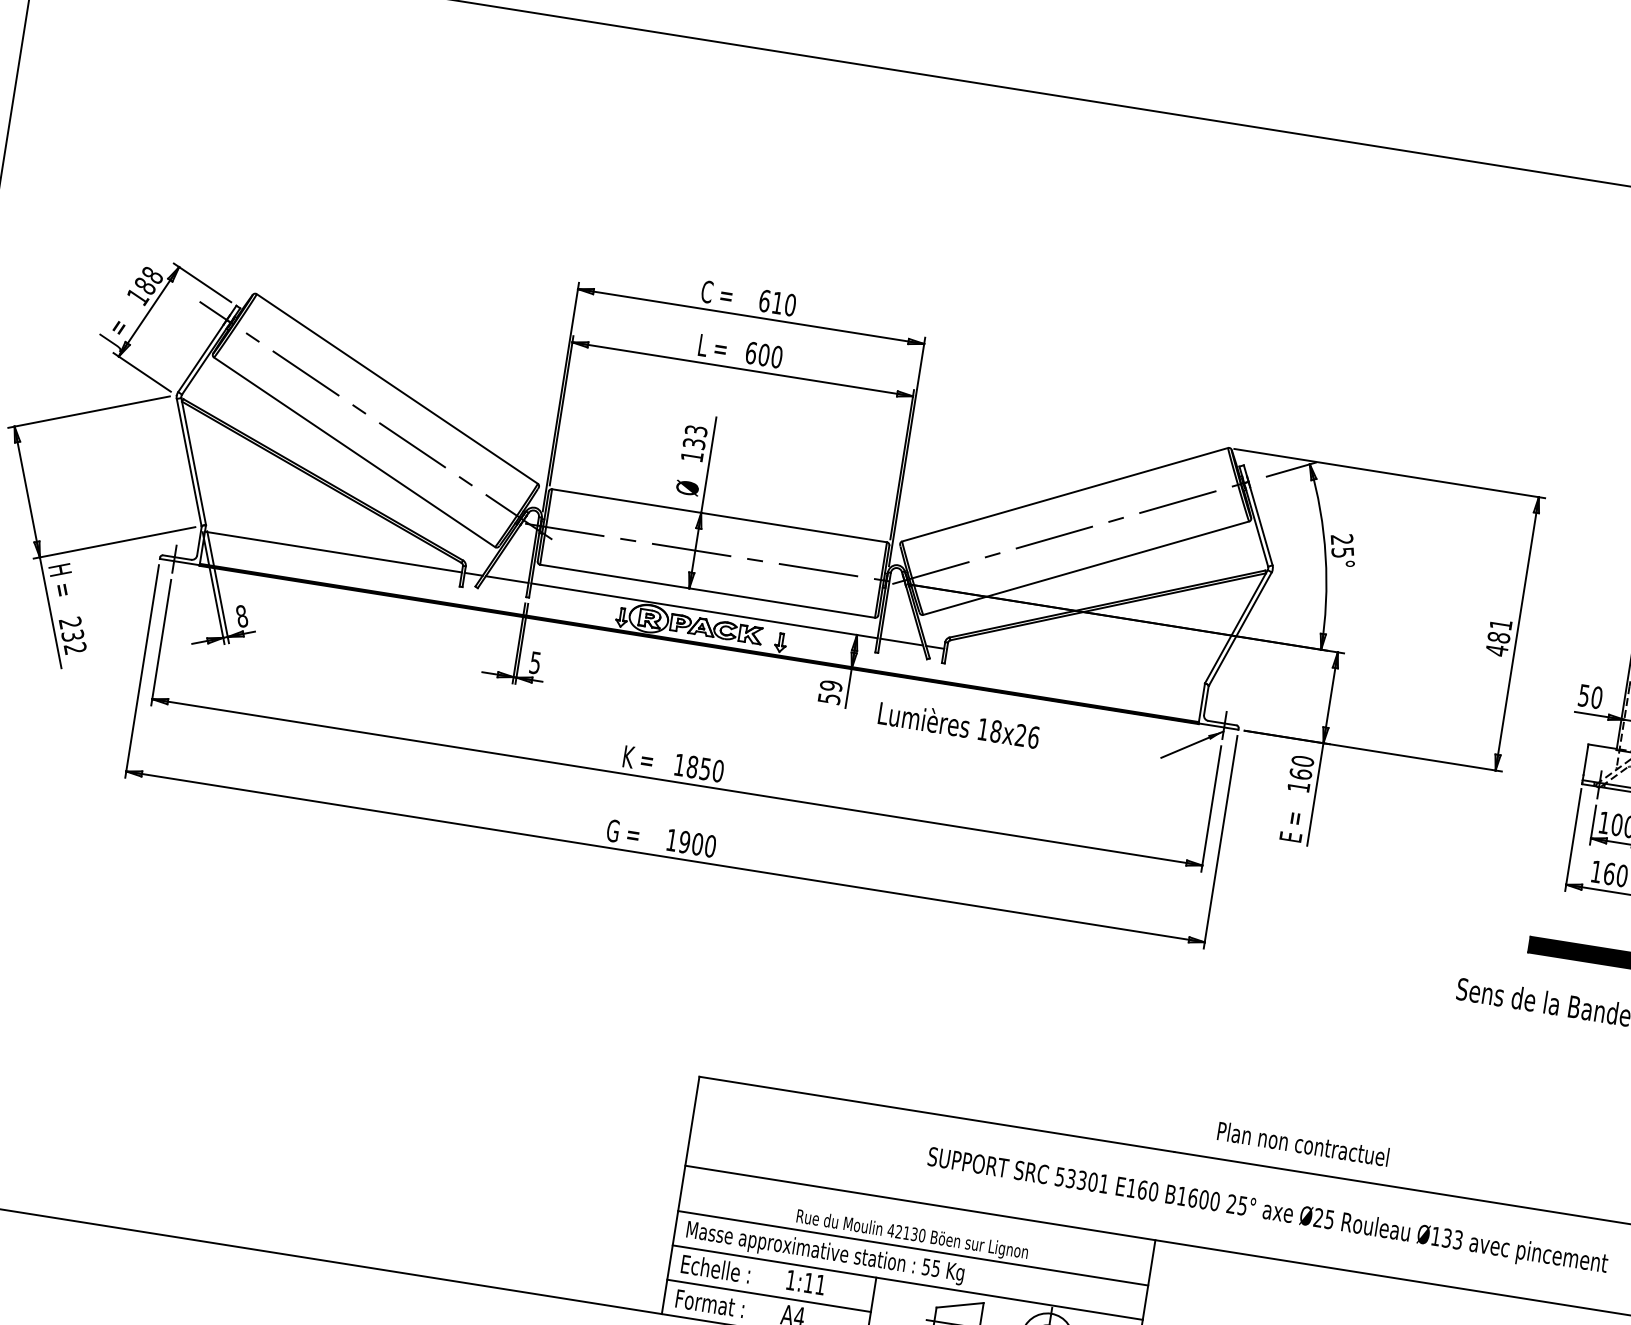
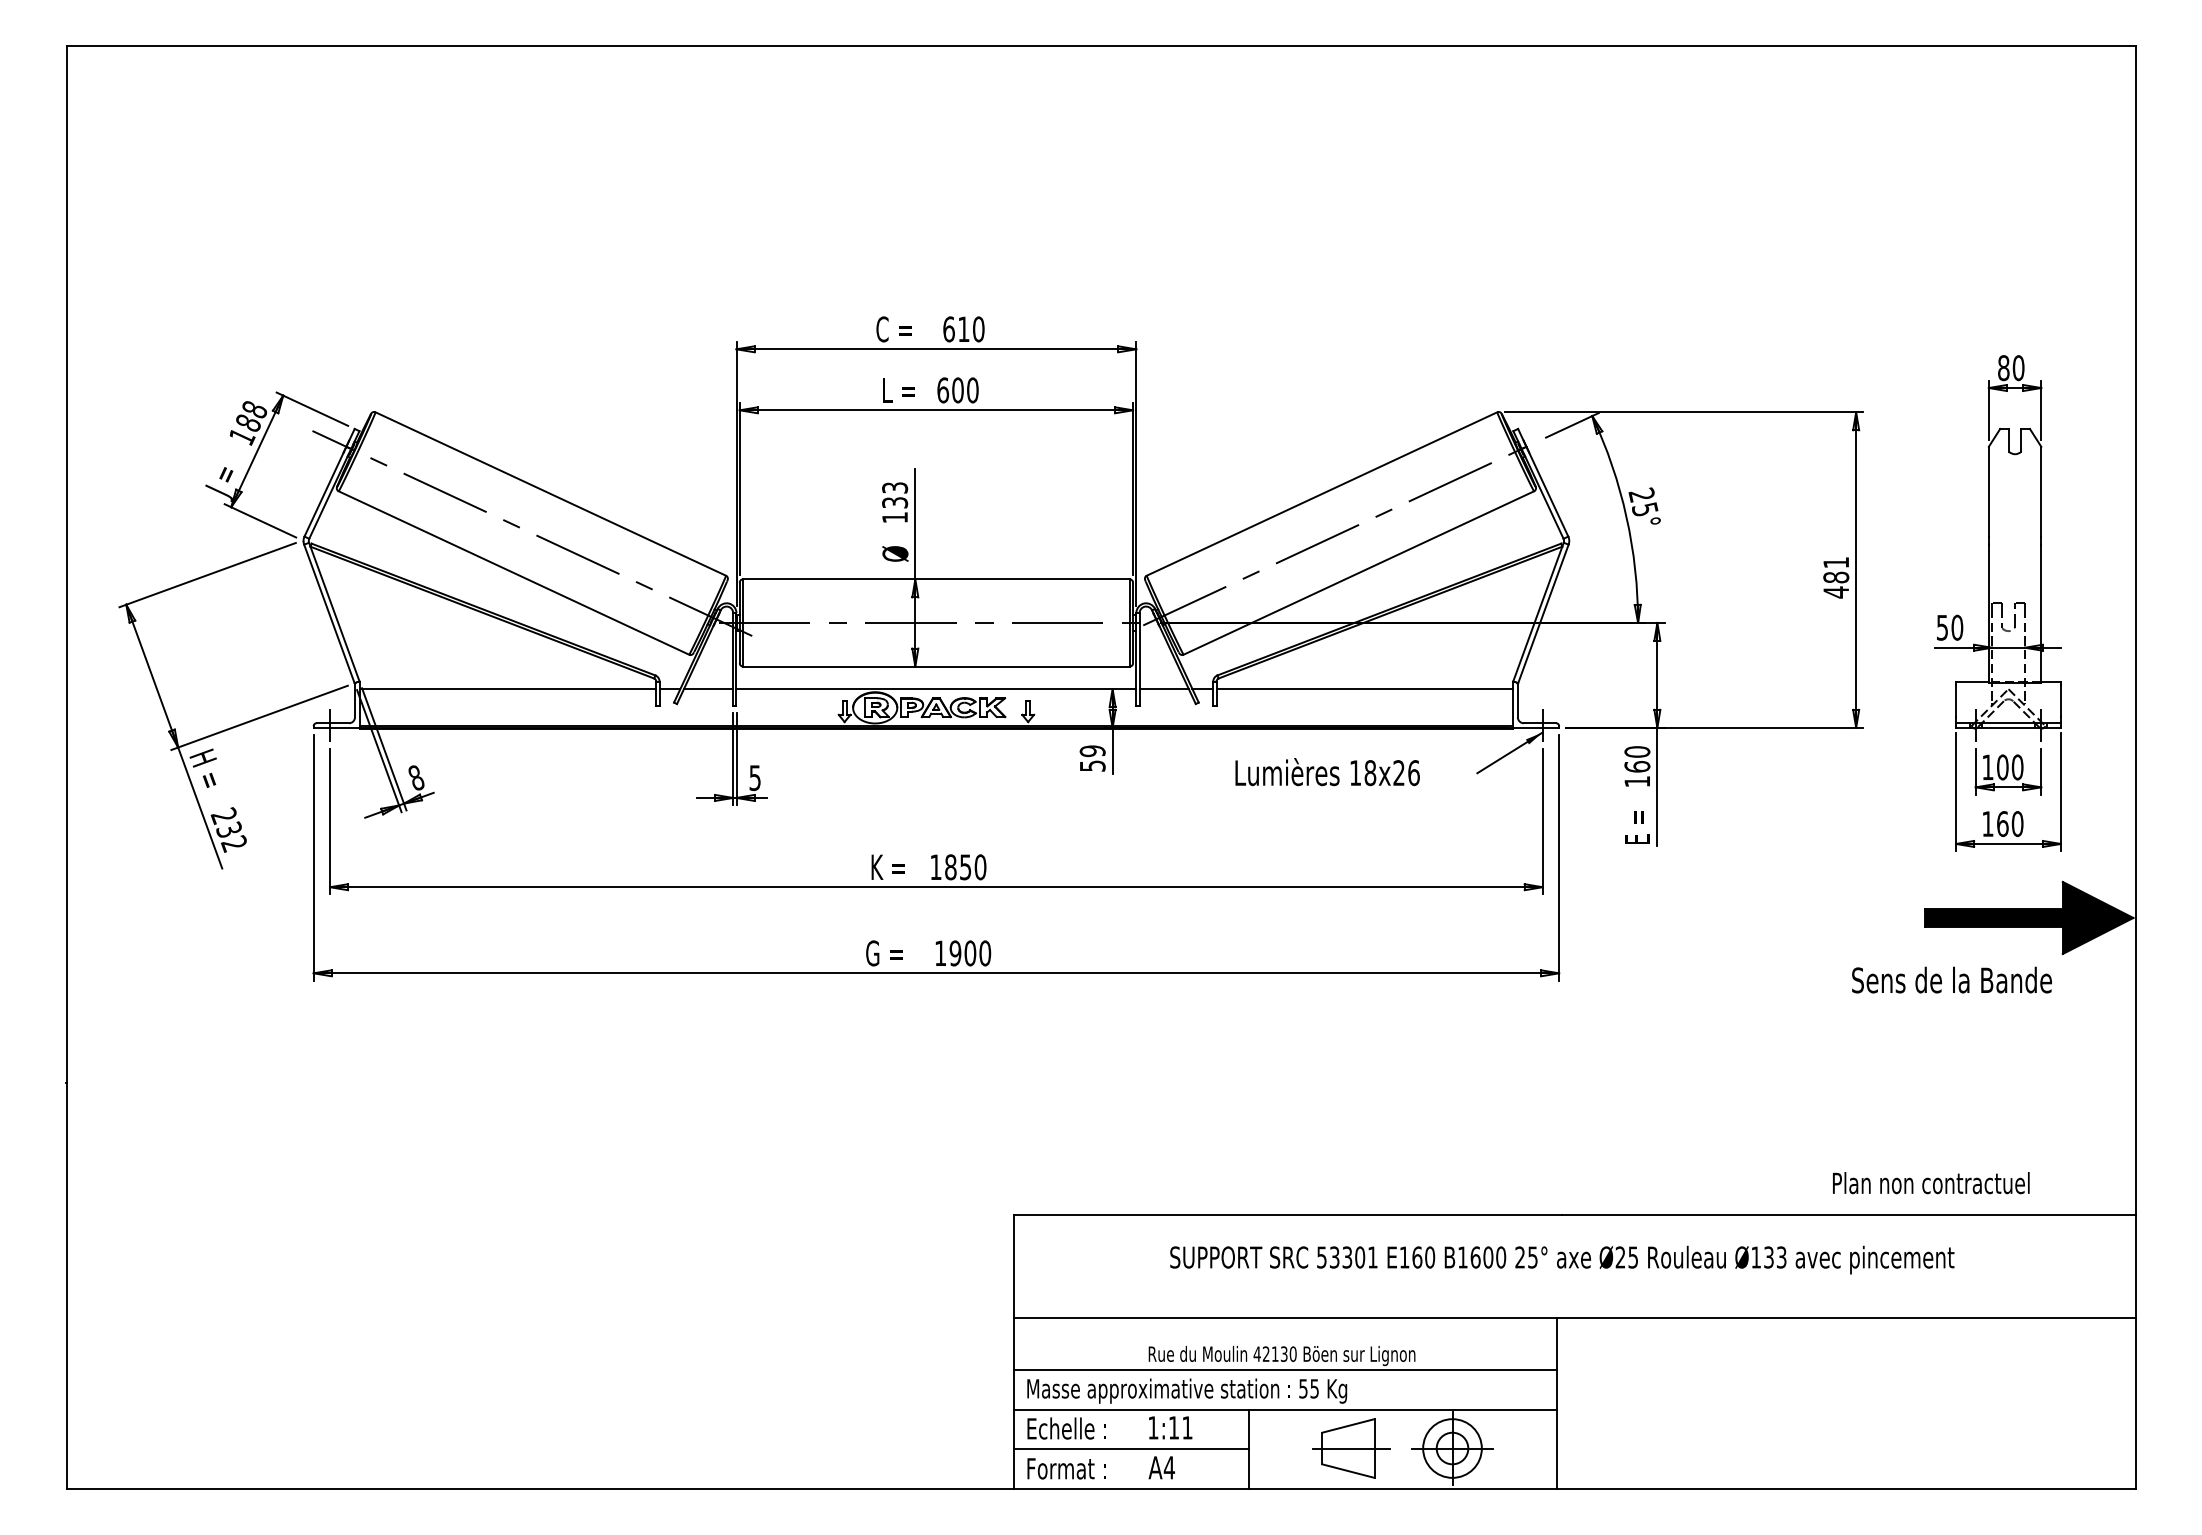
line: (1075, 669) -> (1364, 689), added
text: (958, 725) -> (1327, 772), moved
text: (1303, 1144) -> (1931, 1183), moved
text: (1268, 1211) -> (1562, 1259), moved

